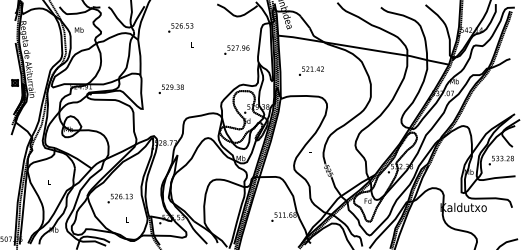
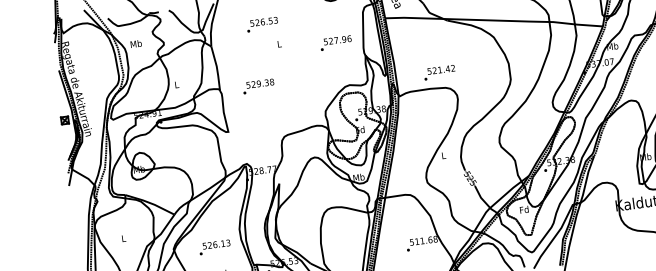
text: (311, 70) -> (439, 71), moved
text: (170, 88) -> (257, 85), moved

